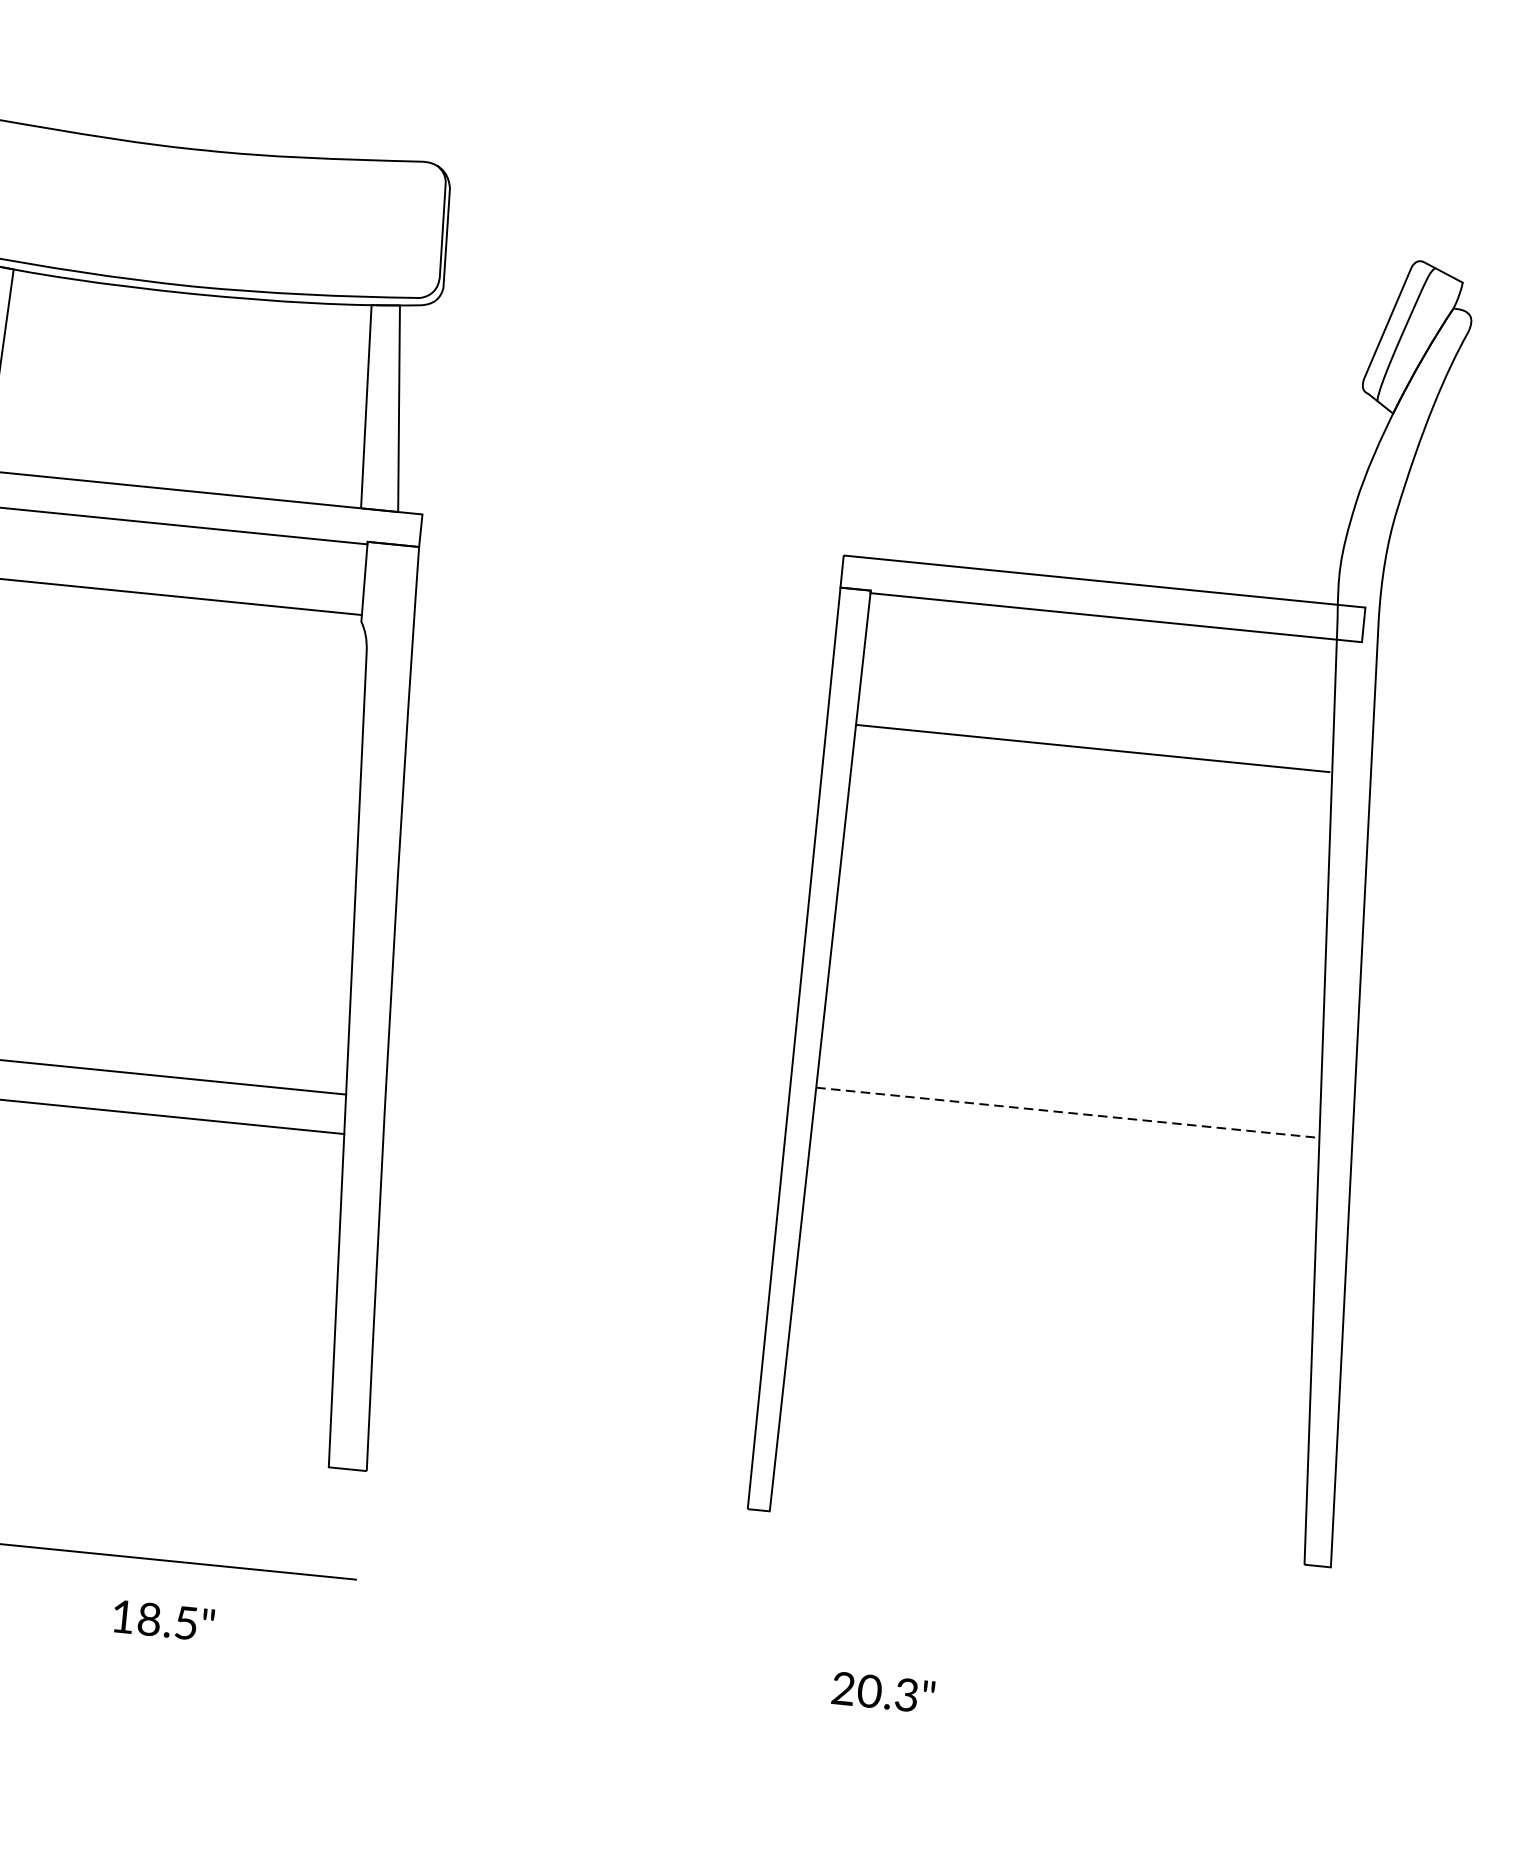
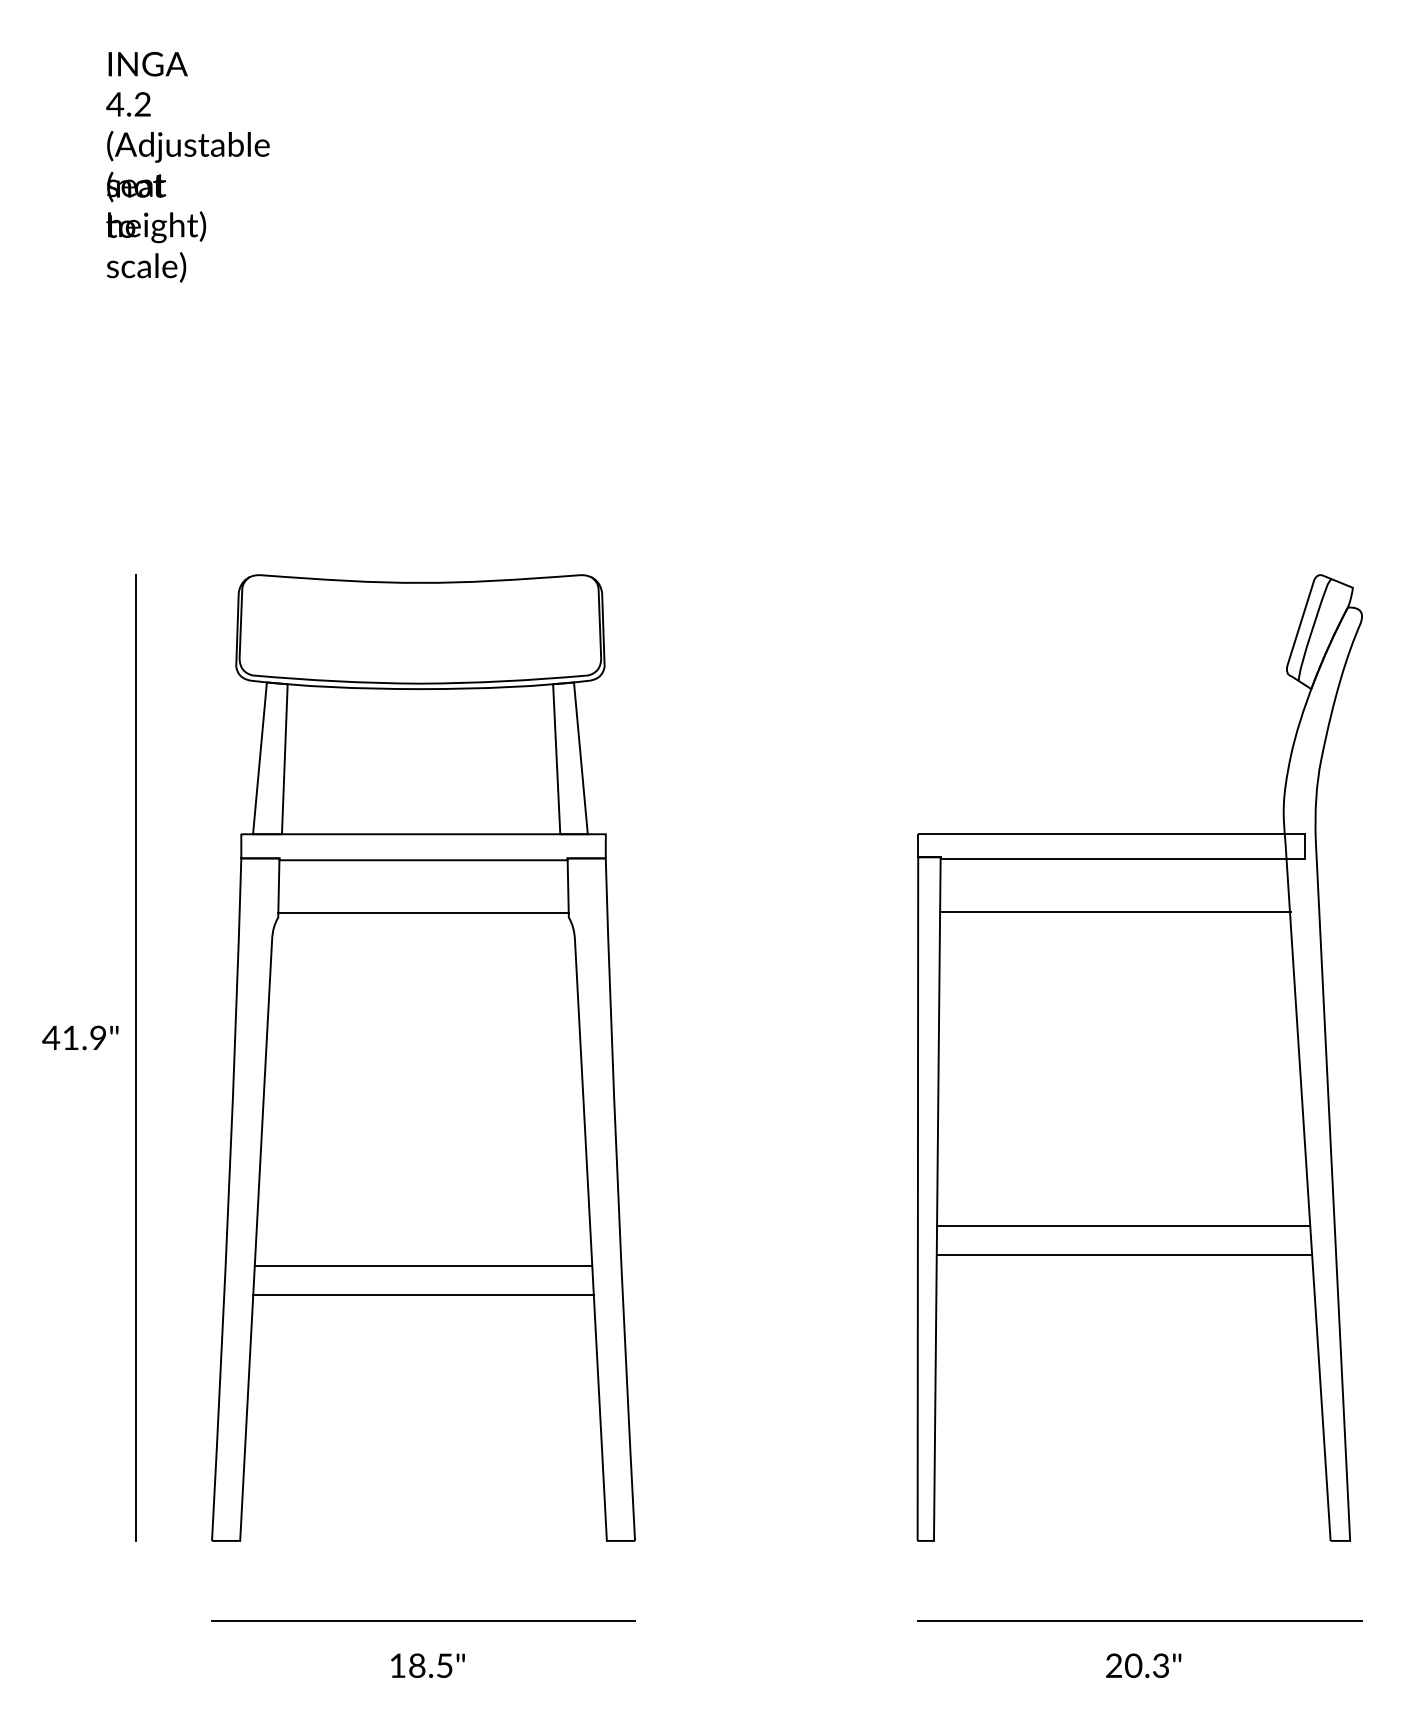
line: (1093, 749) -> (1115, 912), moved
line: (1067, 1112) -> (1123, 1226), dashed -> solid
line: (1063, 1150) -> (1123, 1254), added
text: (163, 1620) -> (427, 1665), moved
line: (1036, 1647) -> (1139, 1621), added
text: (883, 1692) -> (1143, 1665), moved

